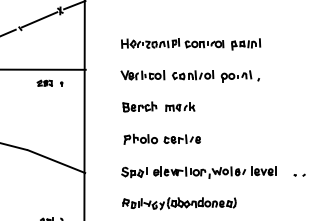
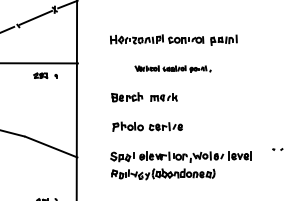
part: (189, 75) -> (172, 68), size x0.6
part: (299, 175) -> (277, 149), moved
part: (179, 203) -> (163, 174), moved

